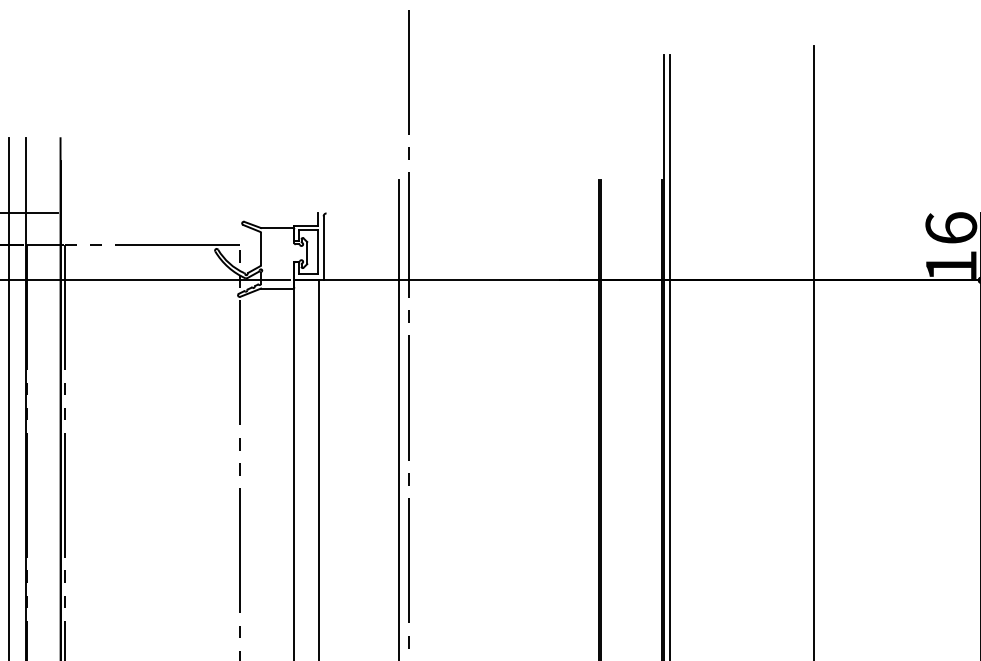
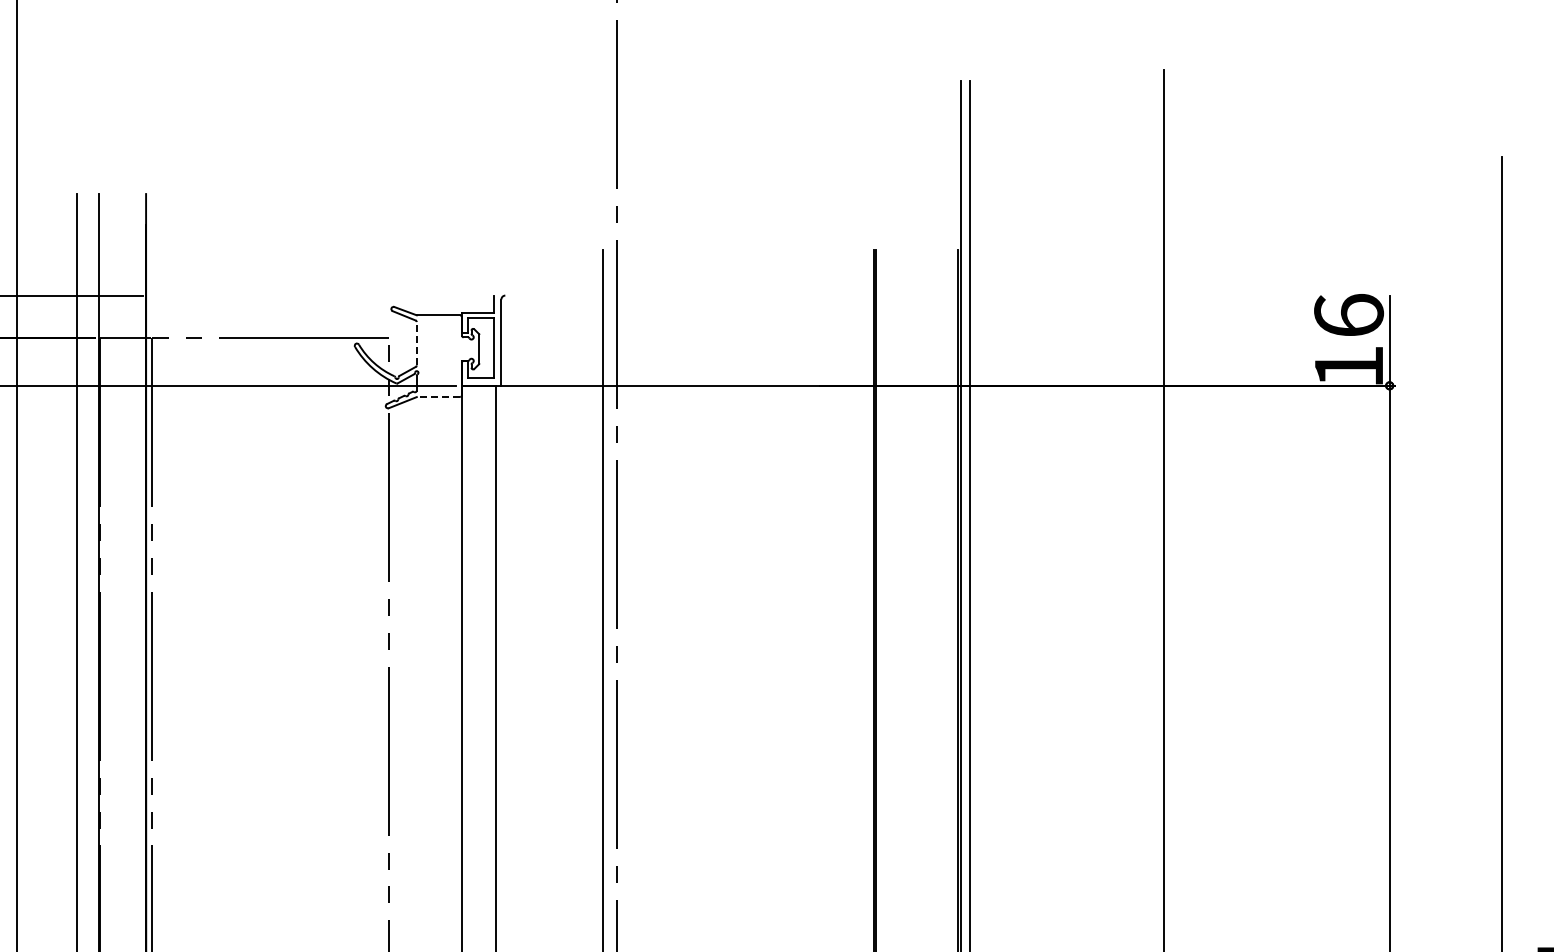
line: (260, 248) -> (416, 343), solid -> dashed
line: (277, 288) -> (438, 397), solid -> dashed

